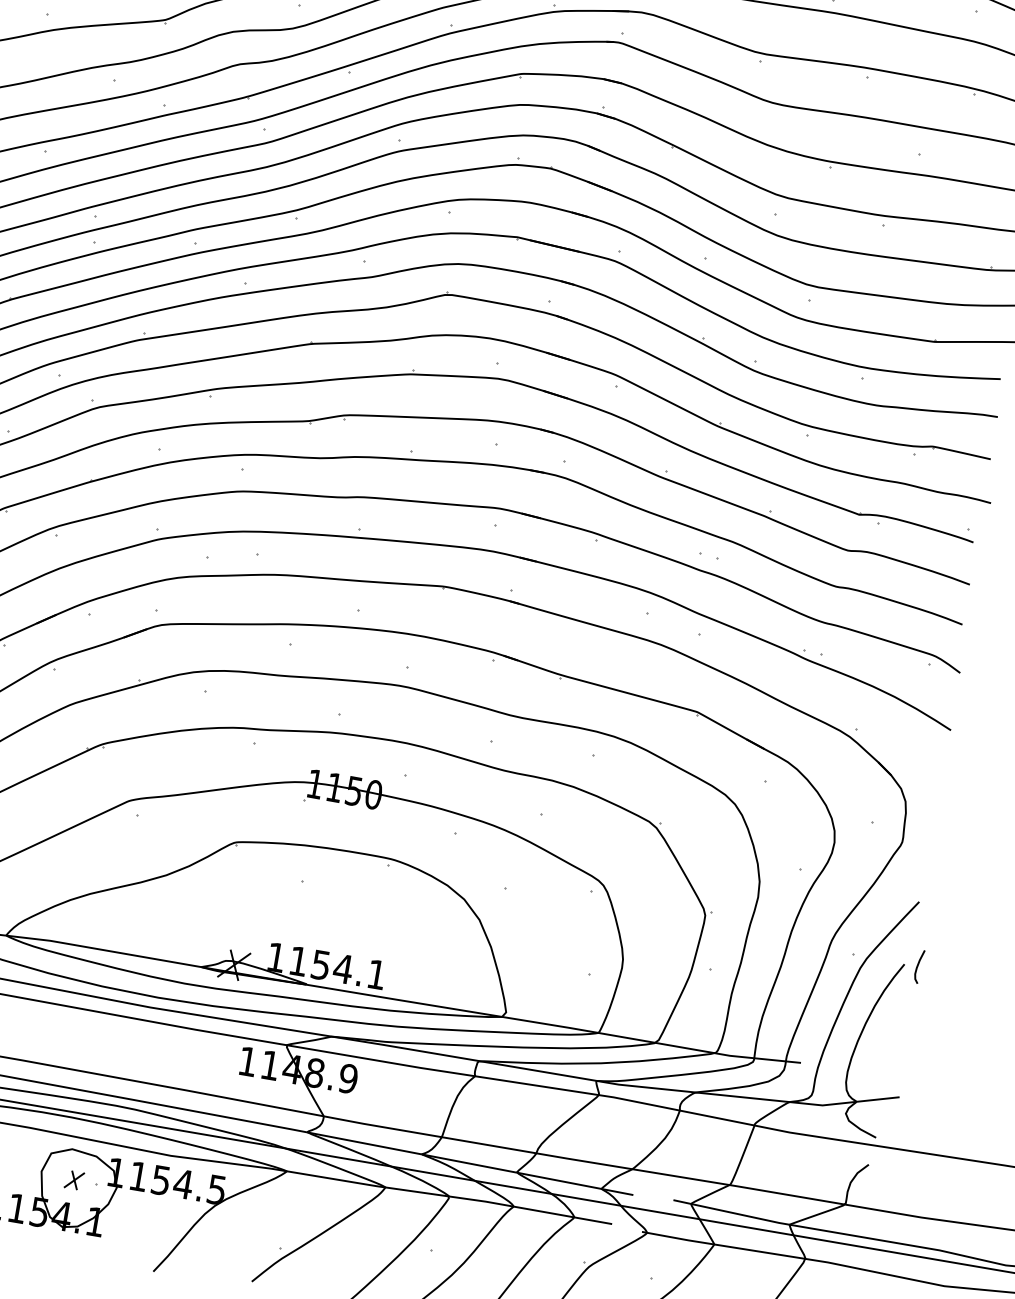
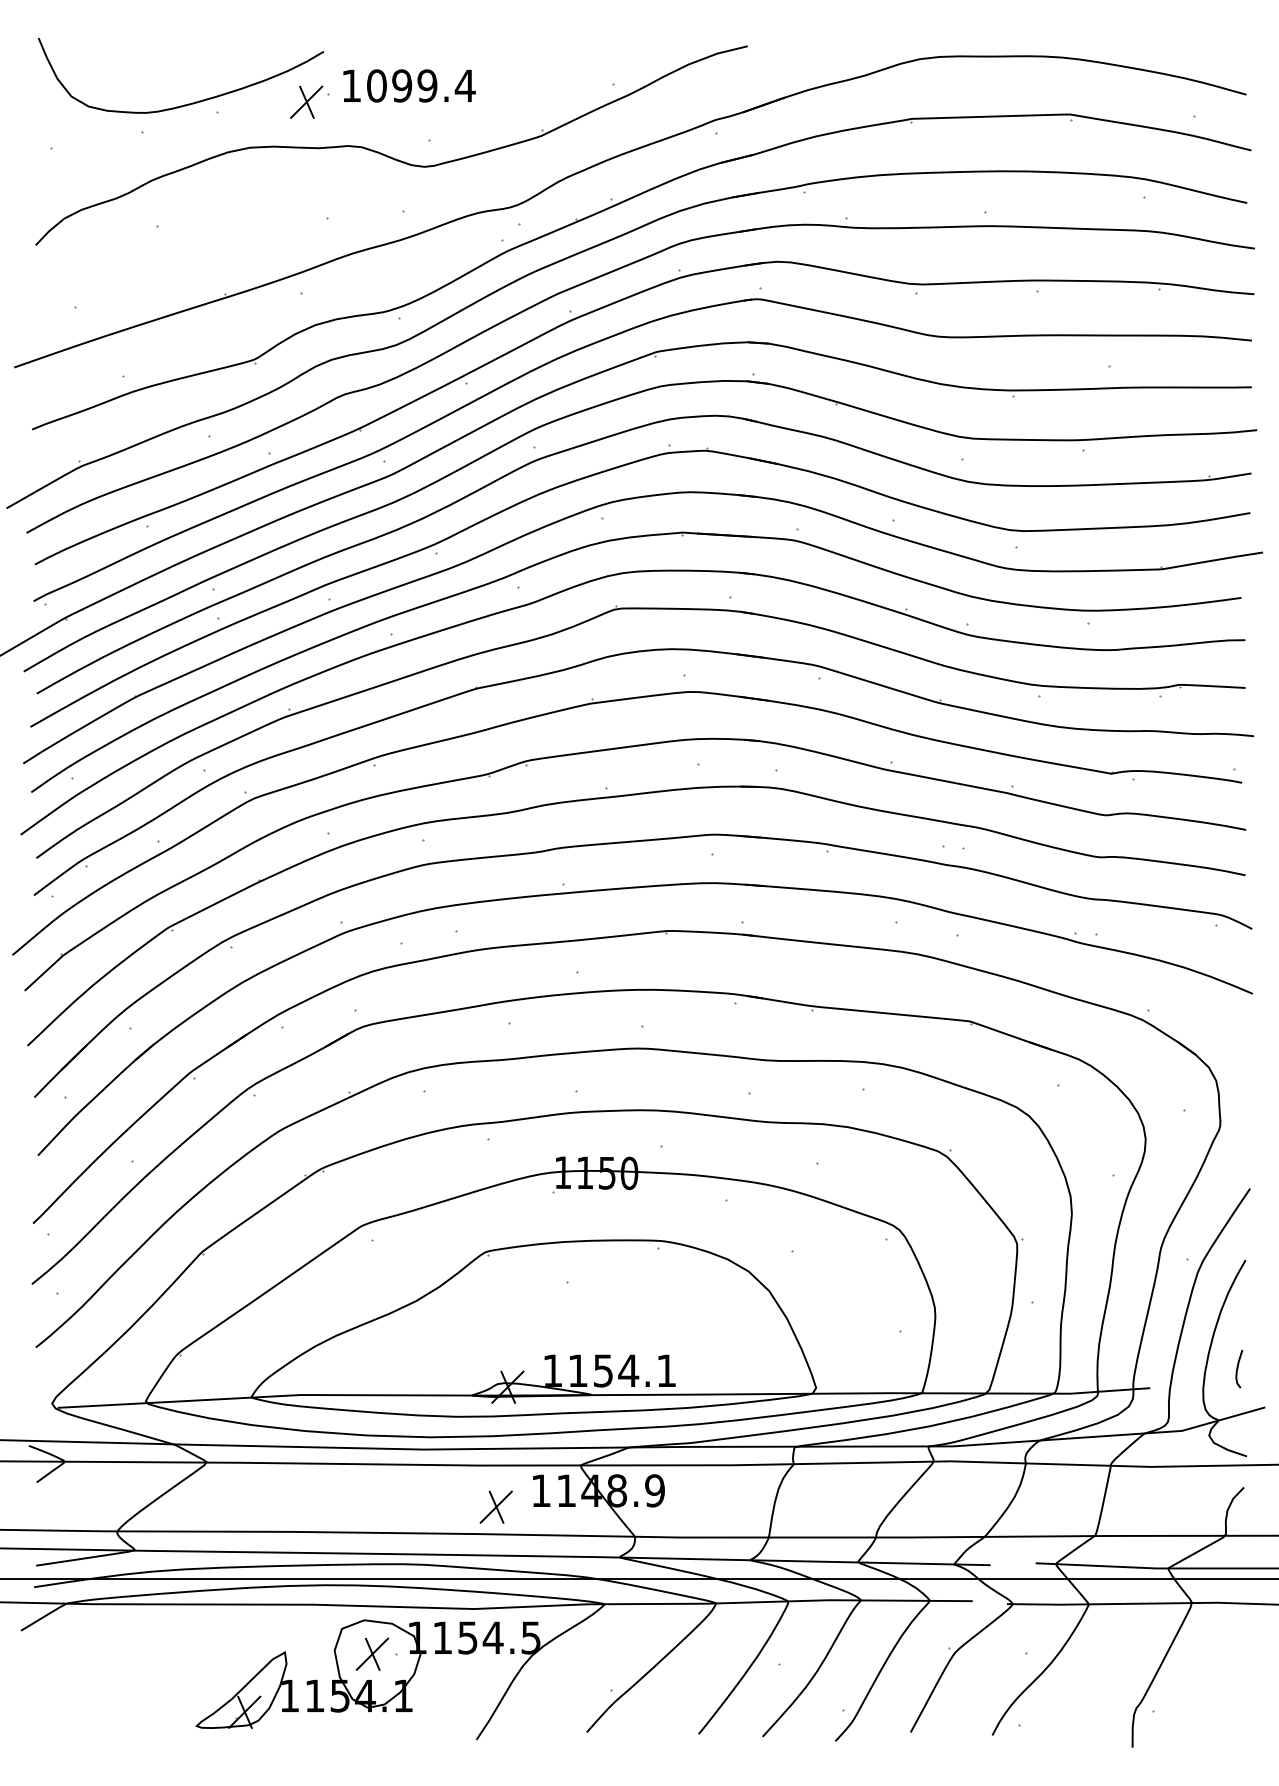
curve: (918, 967) -> (1238, 1369), moved
part: (205, 1068) -> (495, 1506), added
part: (74, 1179) -> (372, 1653), size x1.67

